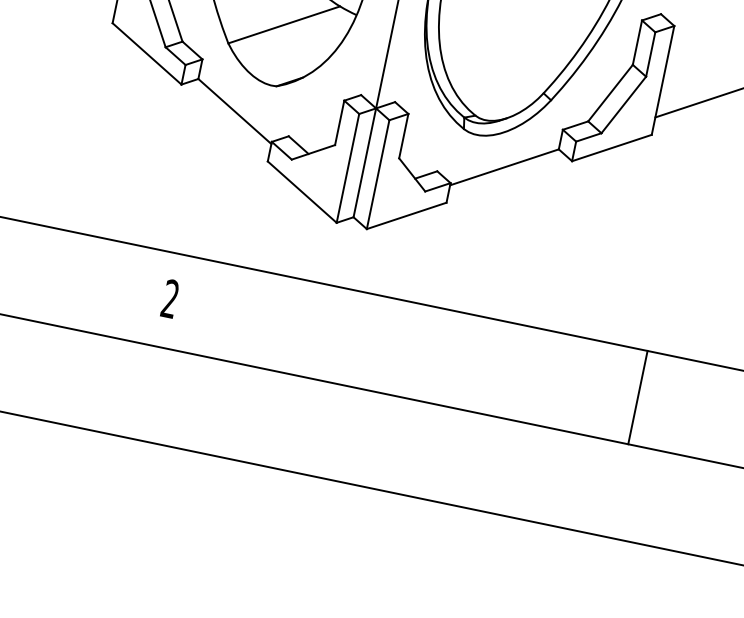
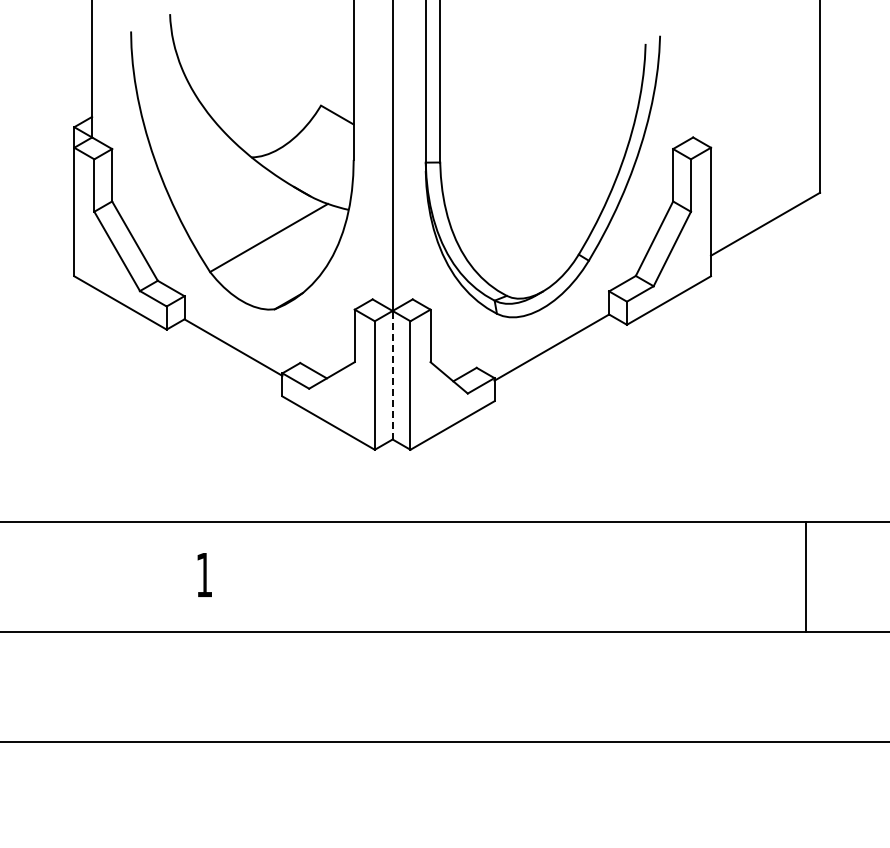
line: (364, 162) -> (392, 374), solid -> dashed
text: (169, 298) -> (203, 574), 2 -> 1
line: (637, 397) -> (805, 576), moved

